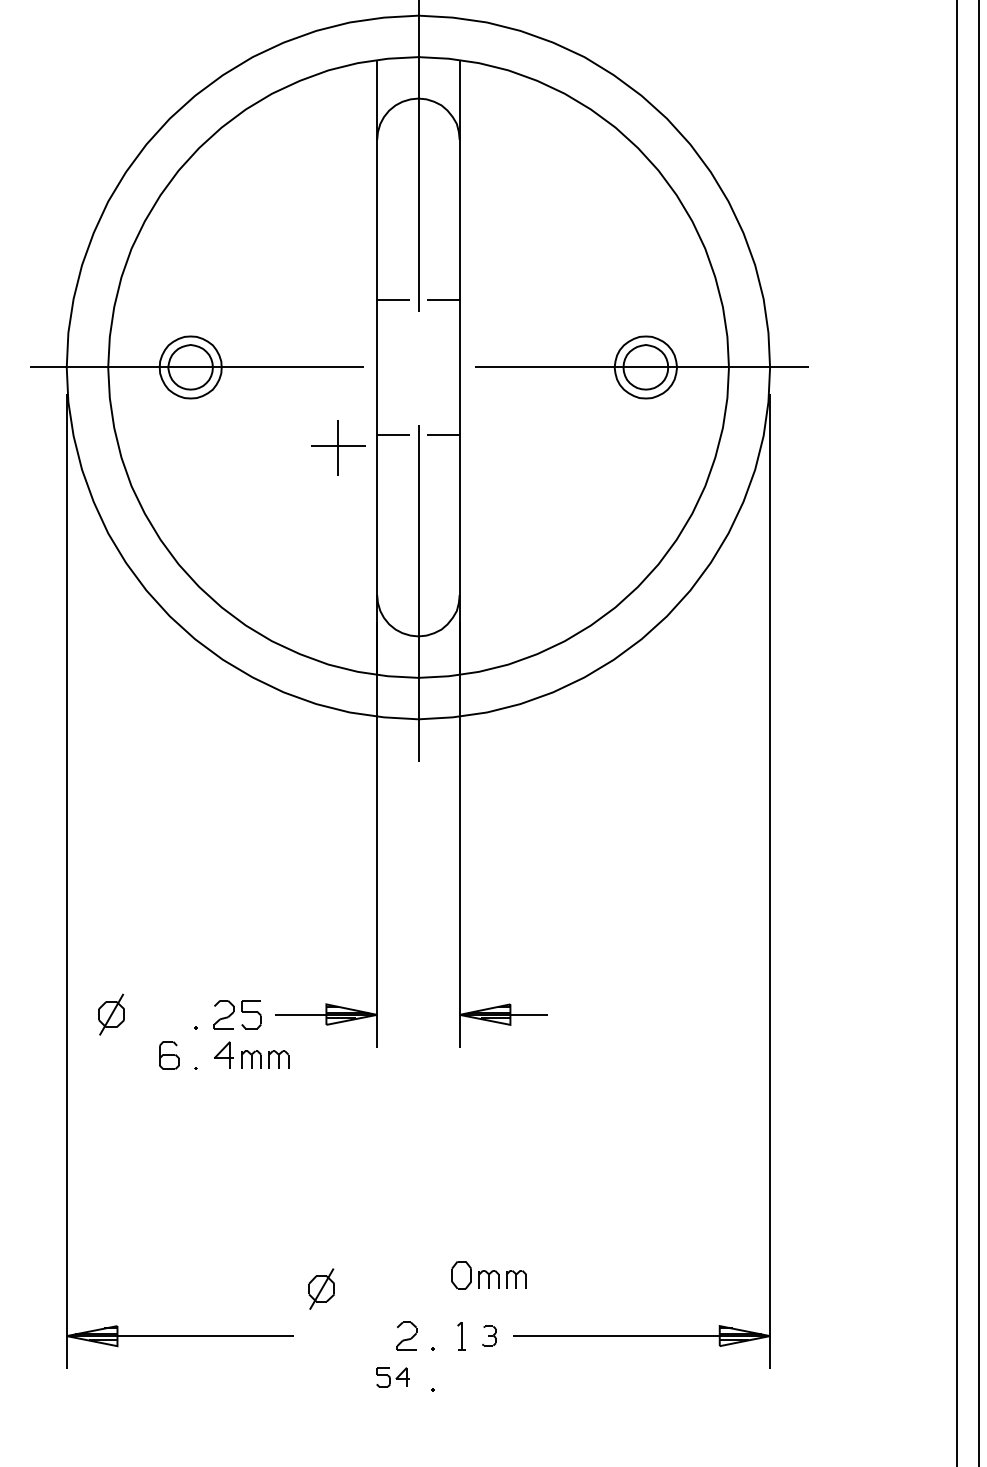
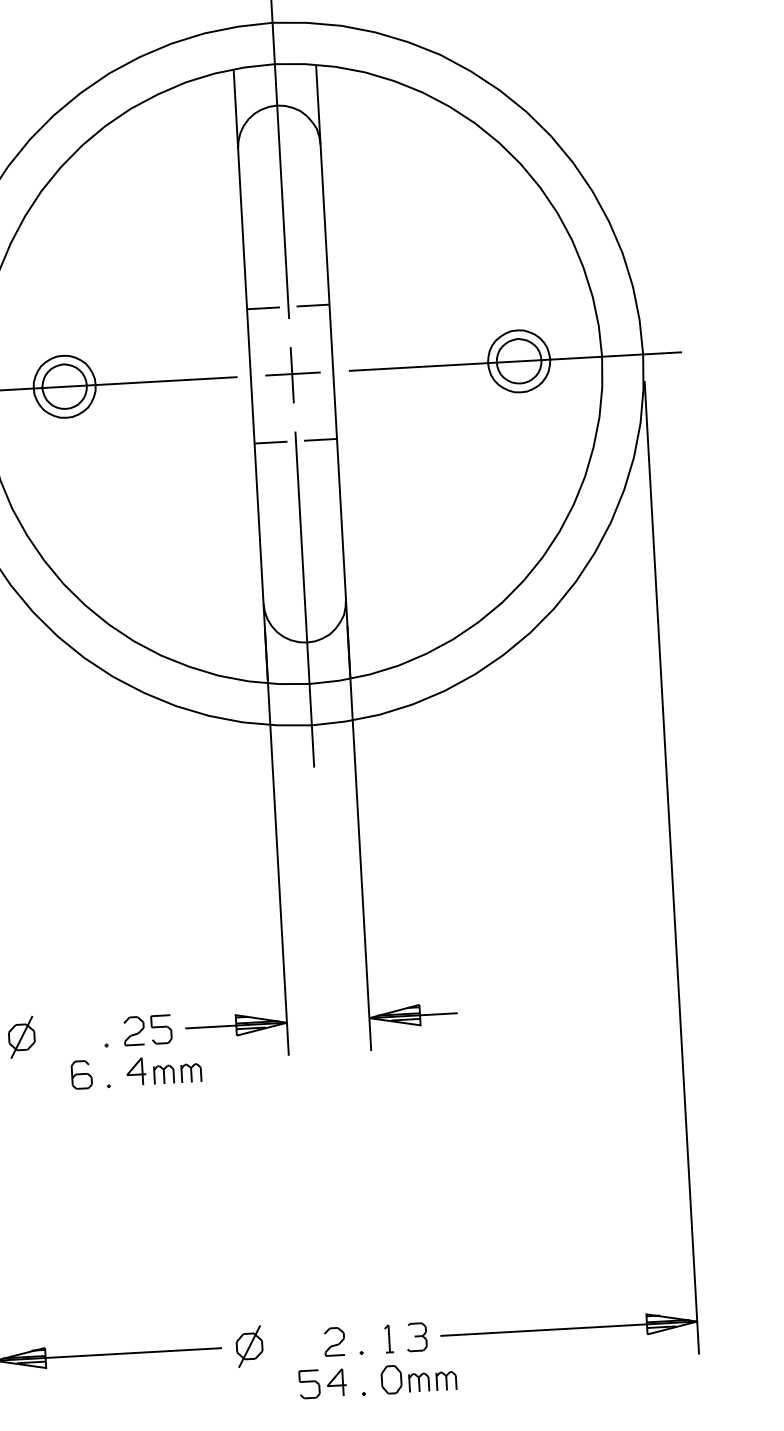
part: (338, 447) -> (293, 375), moved
part: (488, 1275) -> (418, 1378), moved
part: (321, 1288) -> (249, 1345), moved
part: (489, 1335) -> (417, 1336), size x1.43
part: (392, 1377) -> (322, 1383), size x1.43

